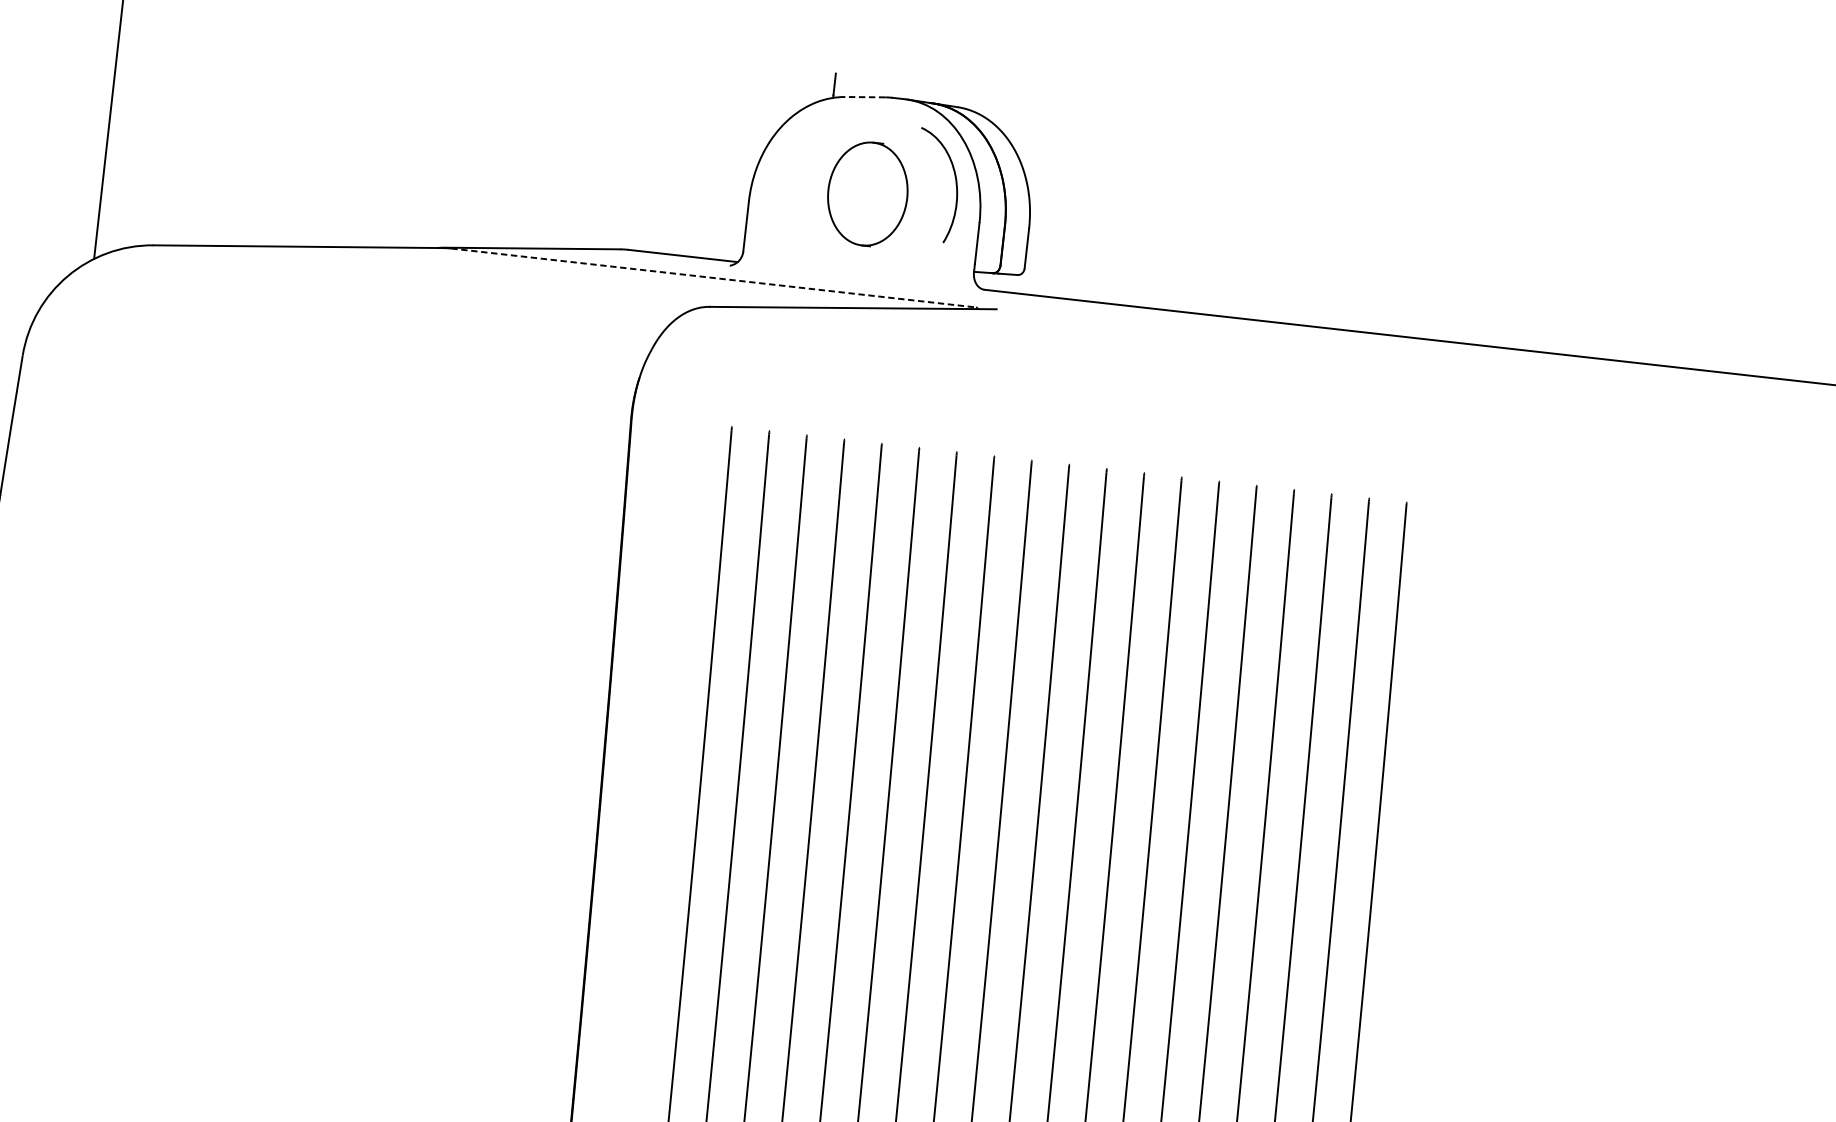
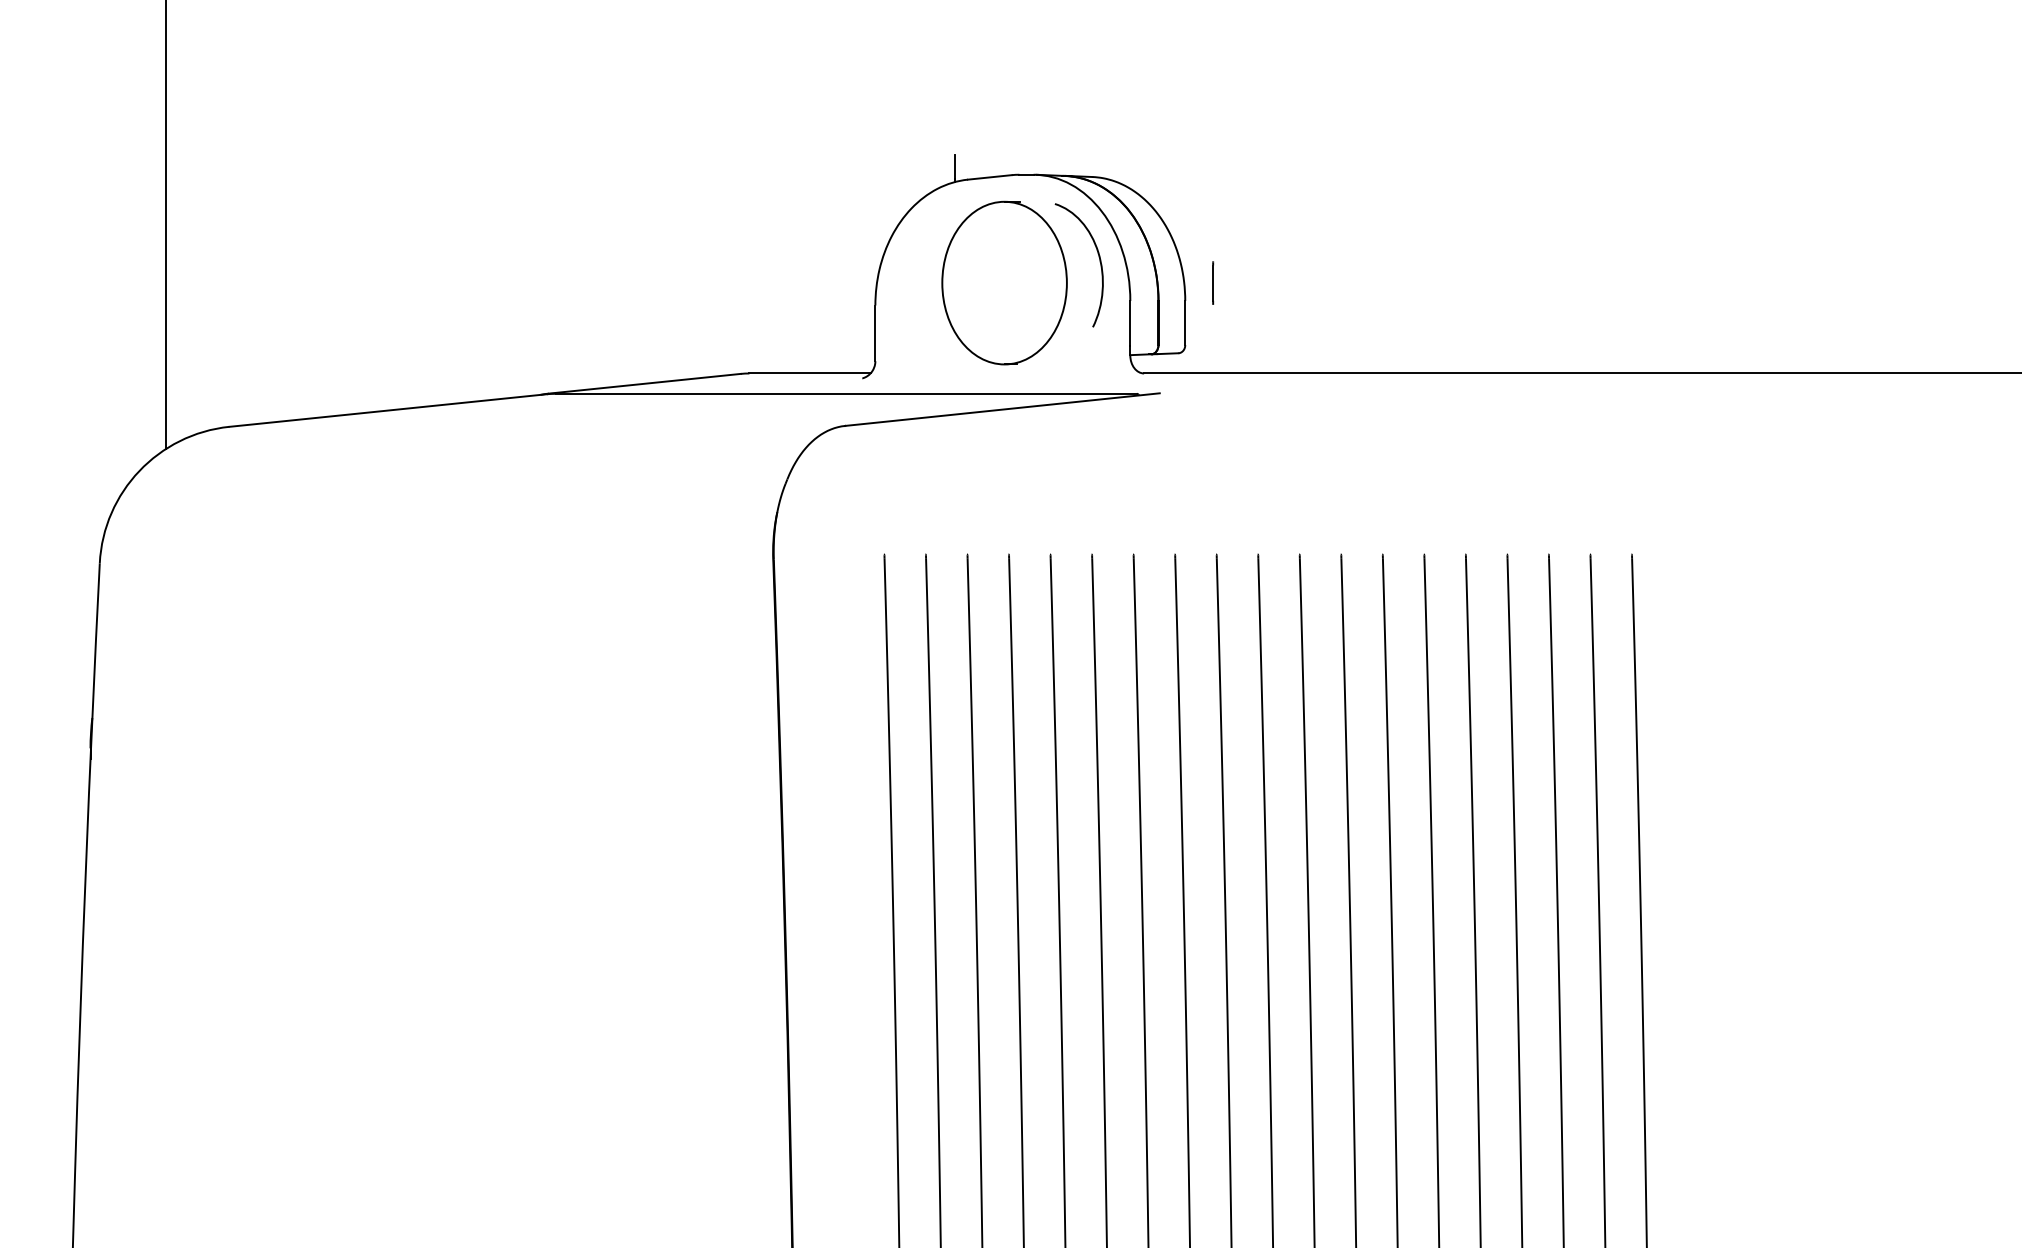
line: (864, 97) -> (989, 177), dashed -> solid
part: (867, 193) -> (1004, 282), size x1.43
line: (1056, 214) -> (1213, 282), added
line: (713, 277) -> (846, 393), dashed -> solid

